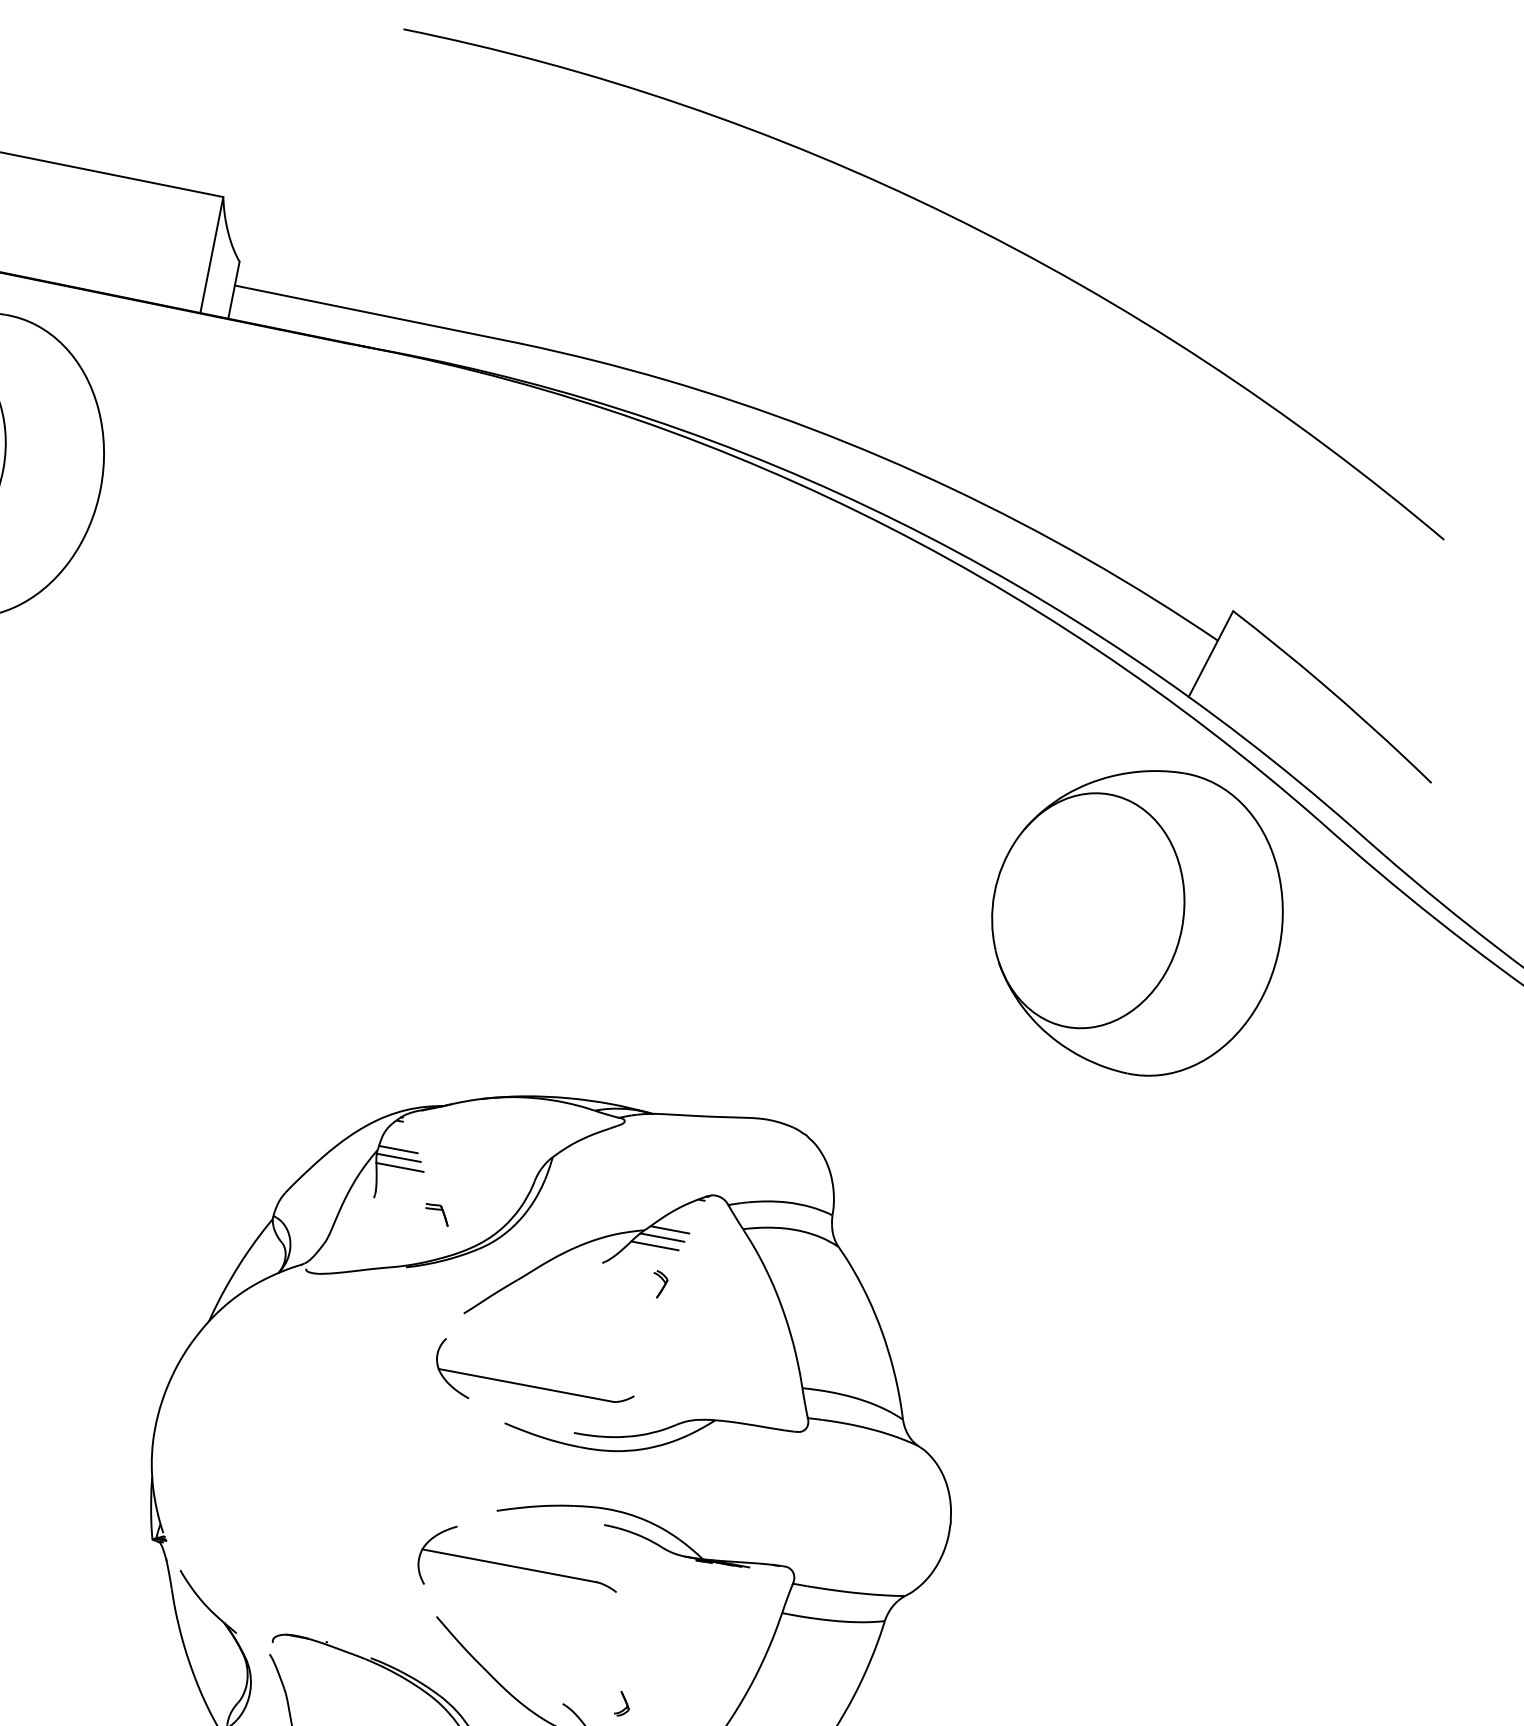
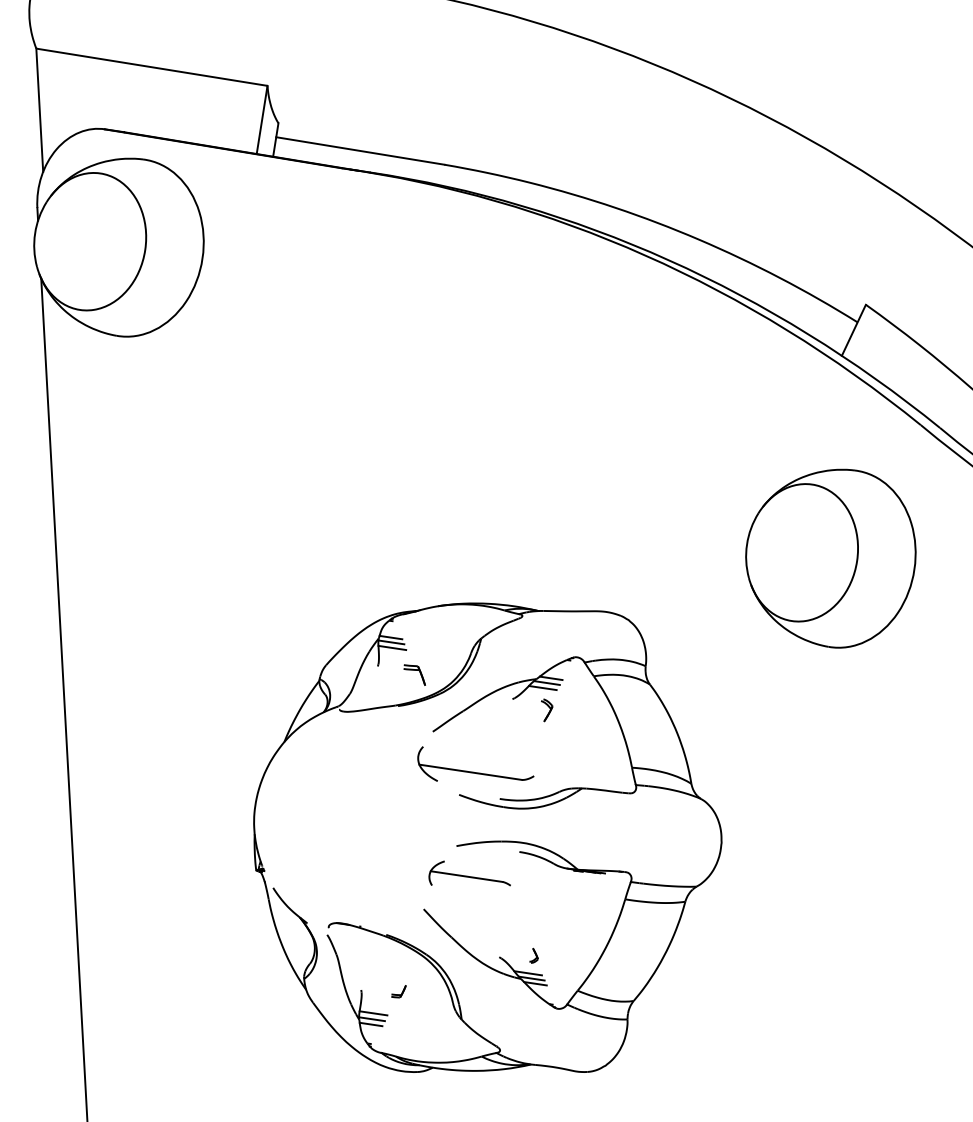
part: (1136, 922) -> (830, 558), moved
part: (437, 1214) -> (415, 674), size x1.6
part: (659, 1284) -> (546, 710), size x1.4
part: (517, 1558) -> (469, 873), size x0.7

